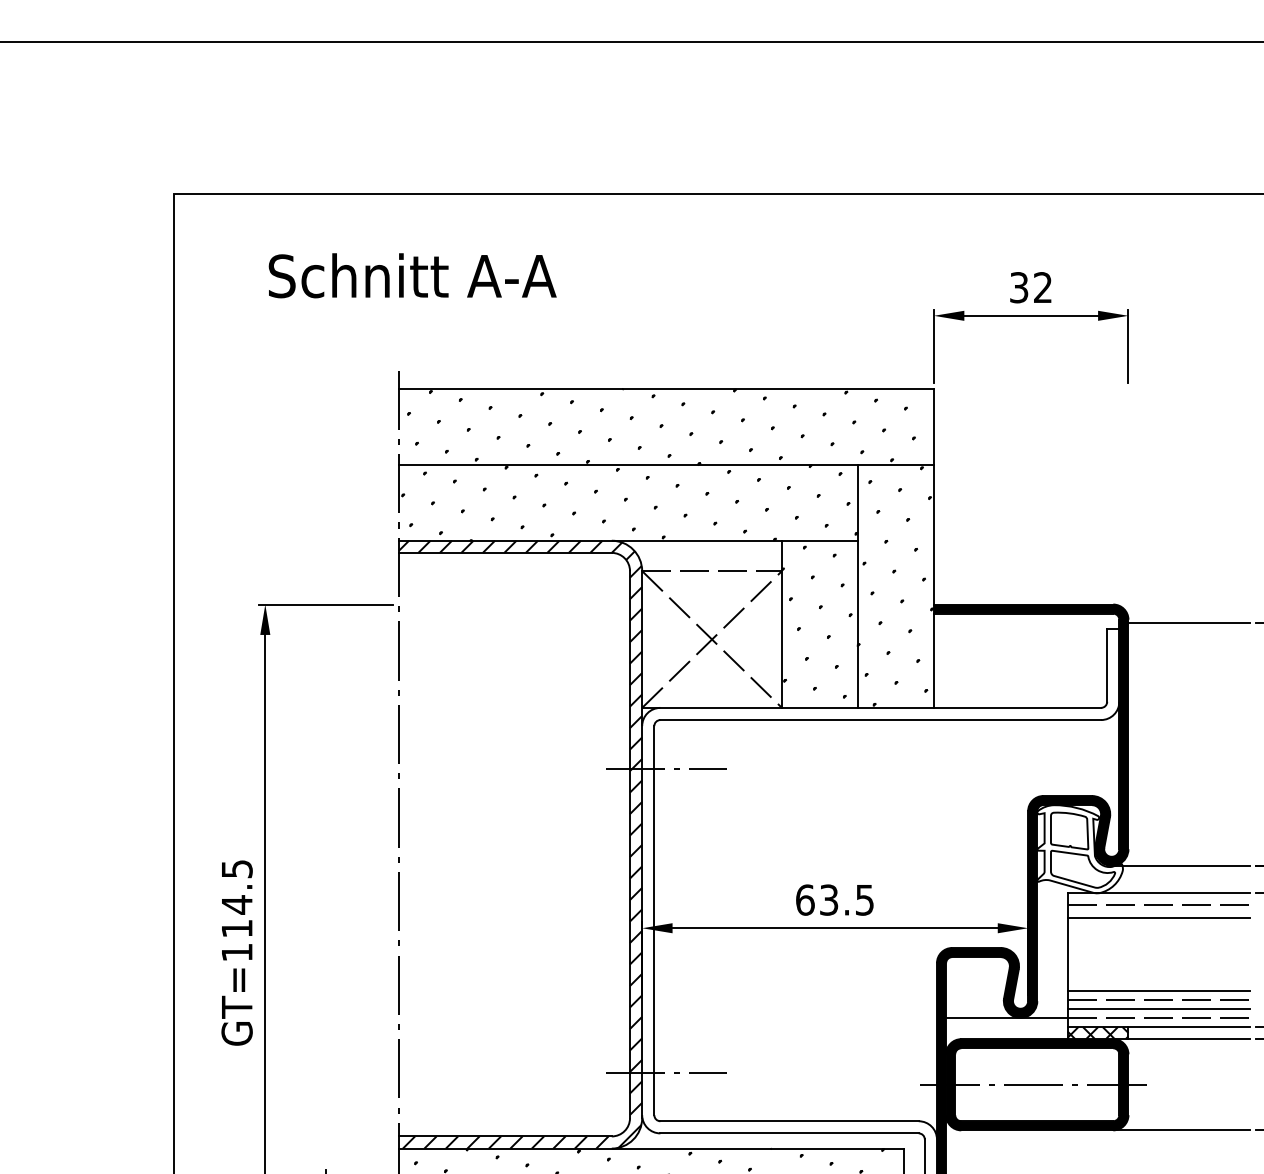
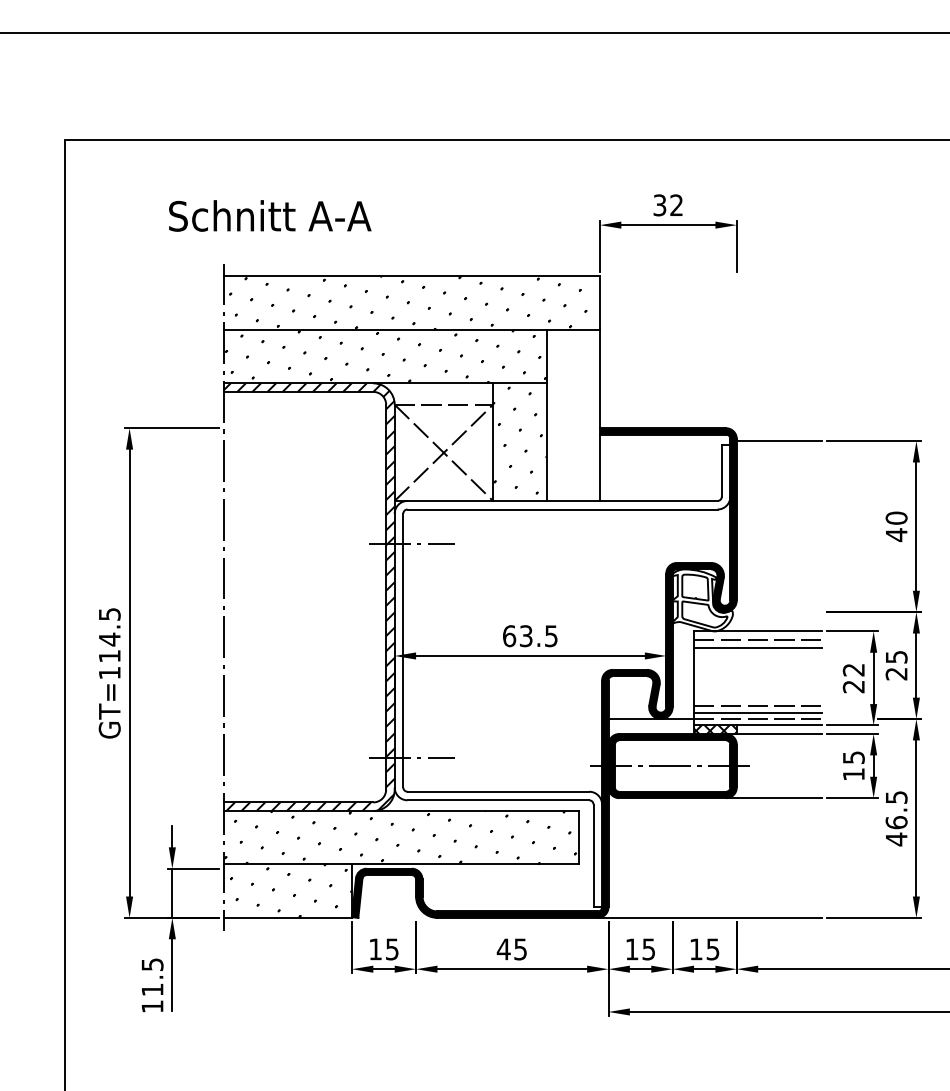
text: (413, 275) -> (270, 215), moved
hatch: (894, 586) -> (572, 415), removed
line: (1180, 866) -> (773, 612), removed
line: (1159, 990) -> (758, 699), removed

